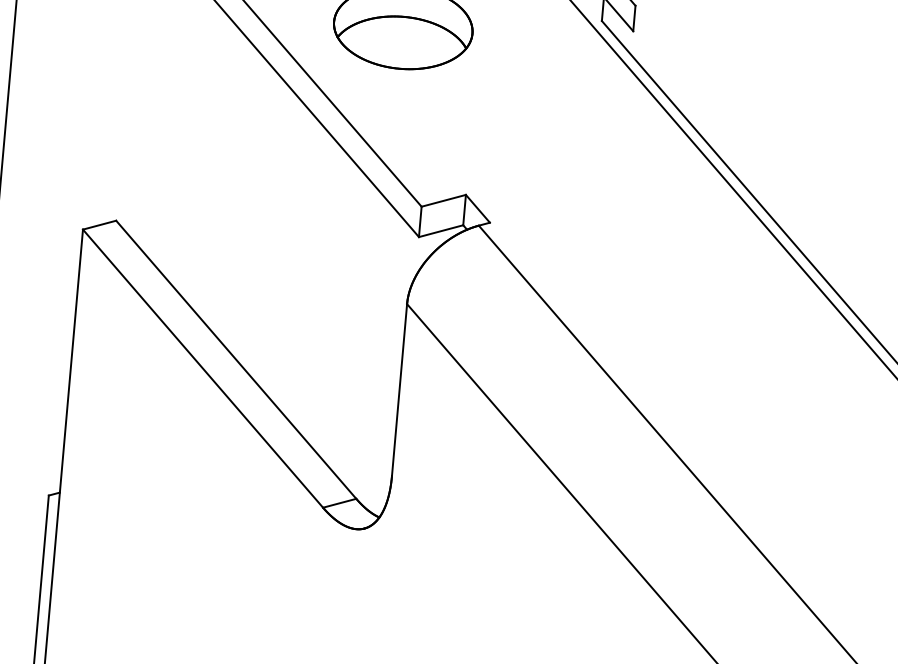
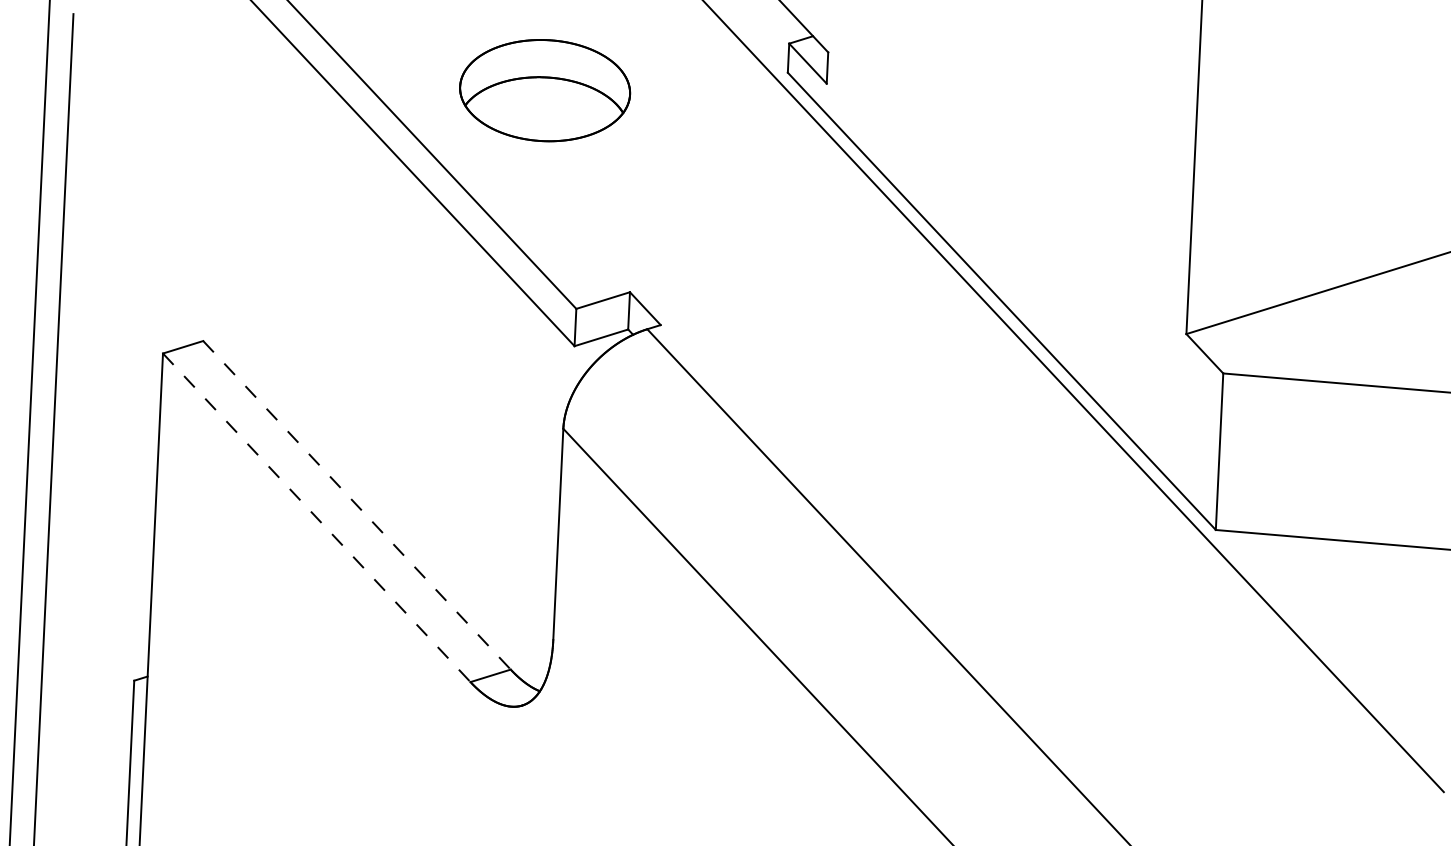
line: (236, 359) -> (357, 505), solid -> dashed
line: (203, 369) -> (317, 518), solid -> dashed

